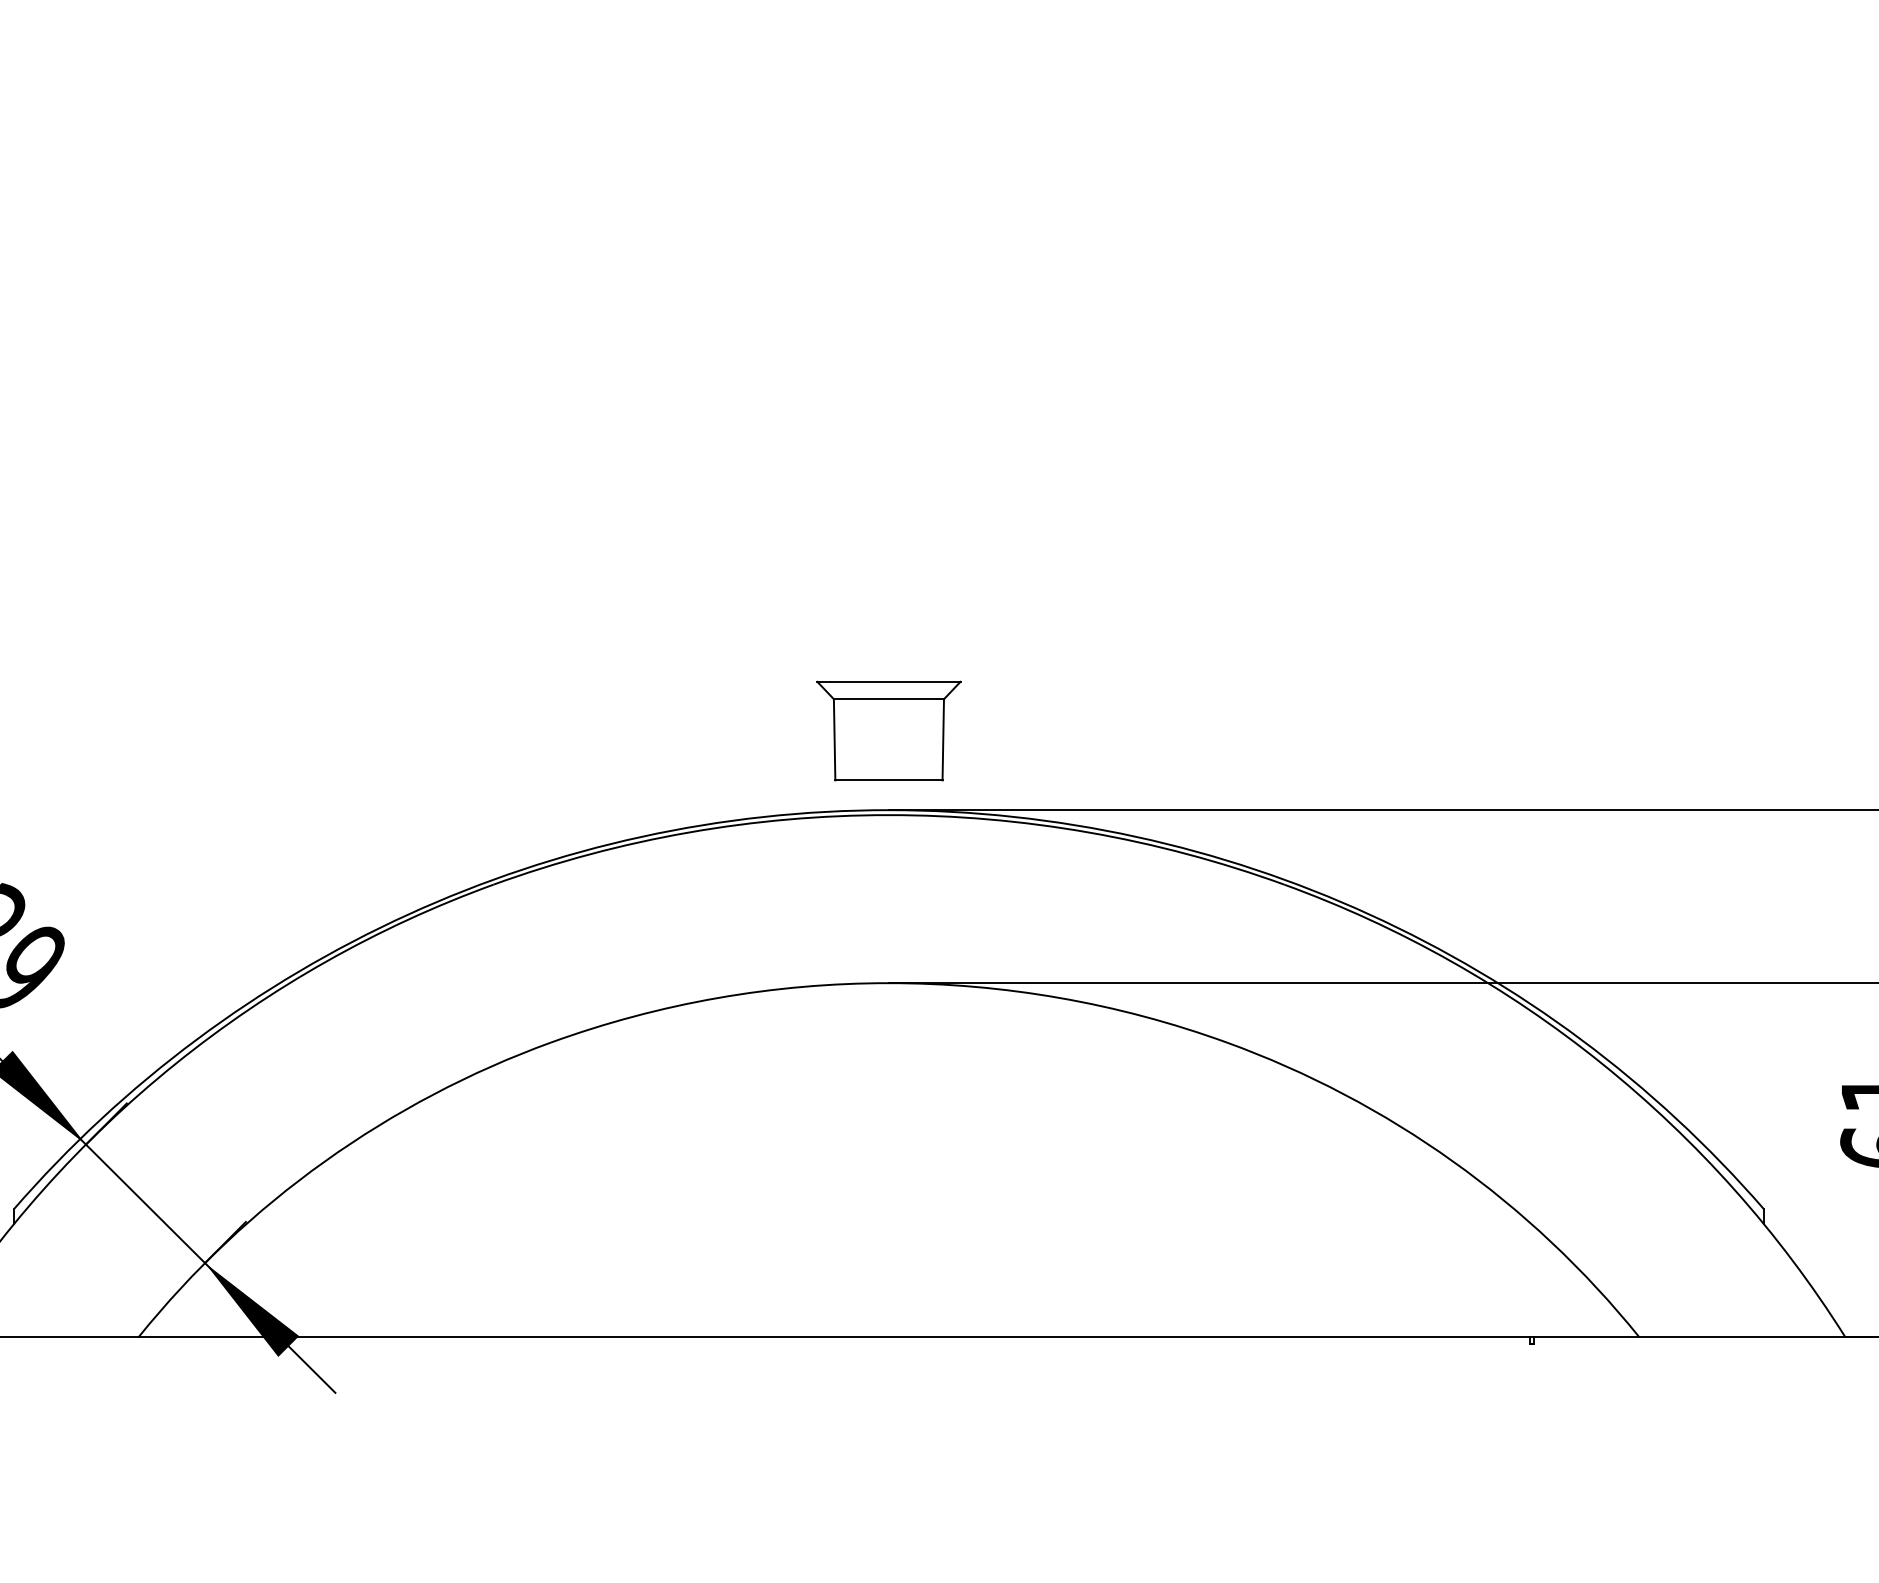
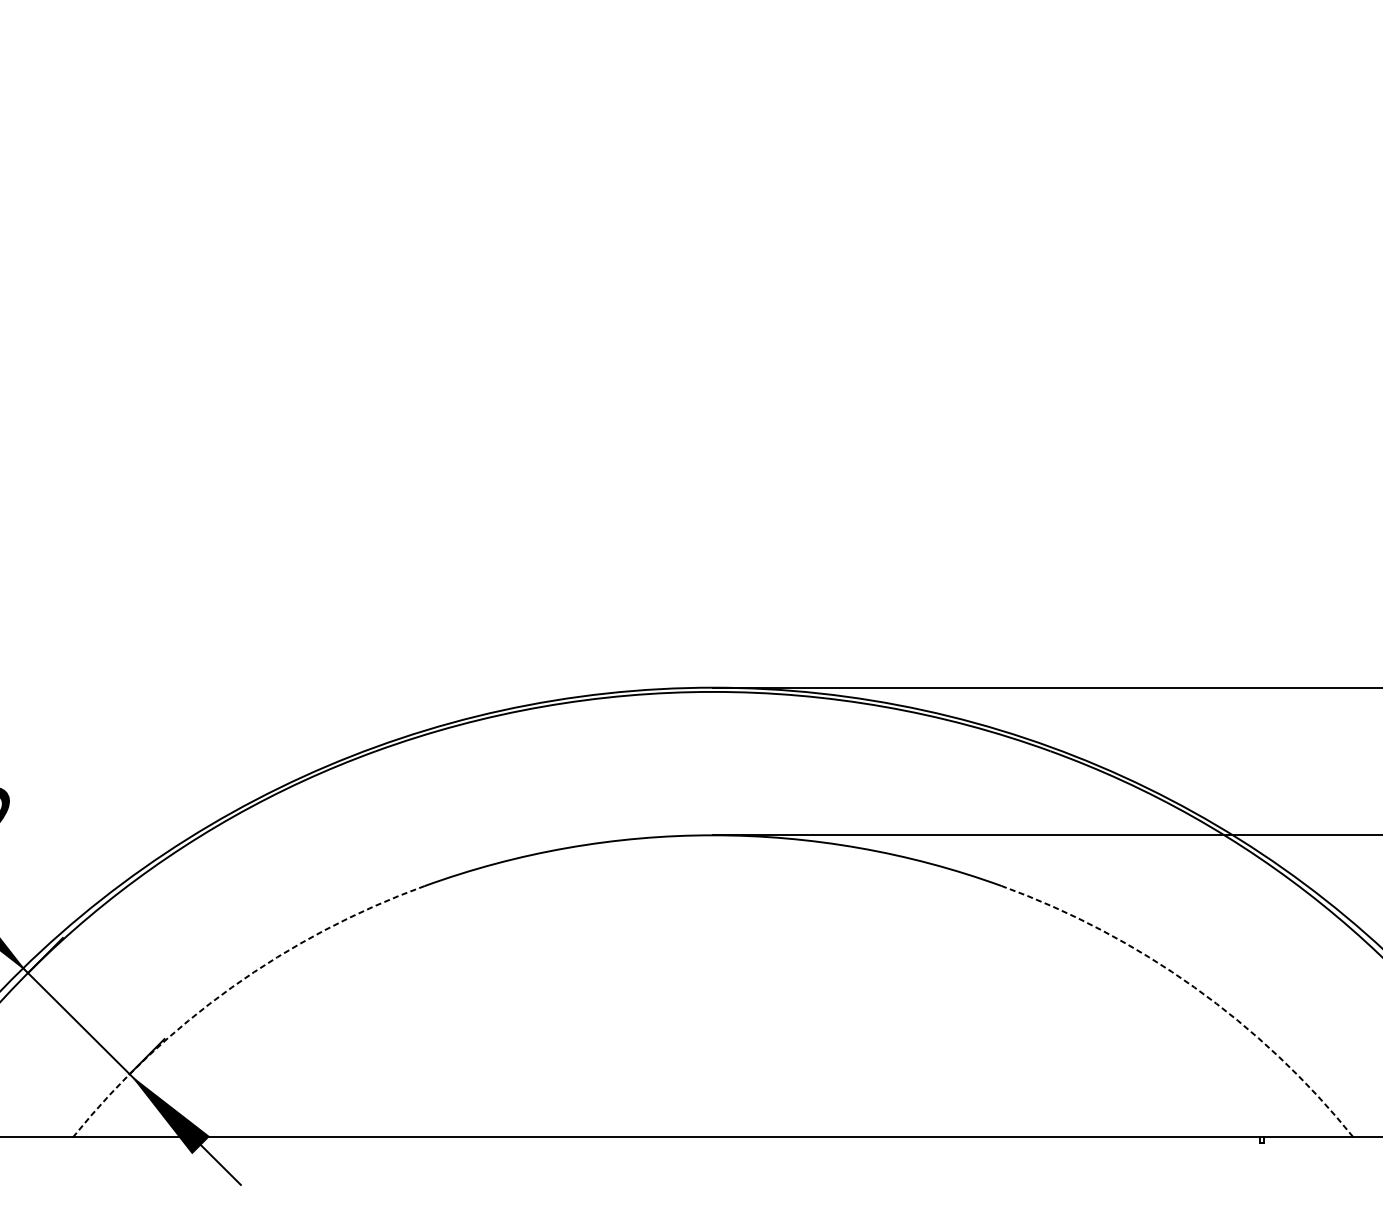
part: (888, 730) -> (712, 619), removed
arc: (324, 1161) -> (231, 987), solid -> dashed
arc: (1453, 1161) -> (1194, 987), solid -> dashed

